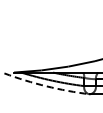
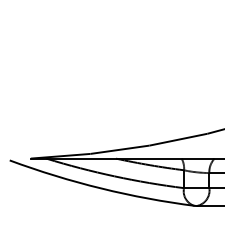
arc: (46, 86) -> (101, 188), dashed -> solid

